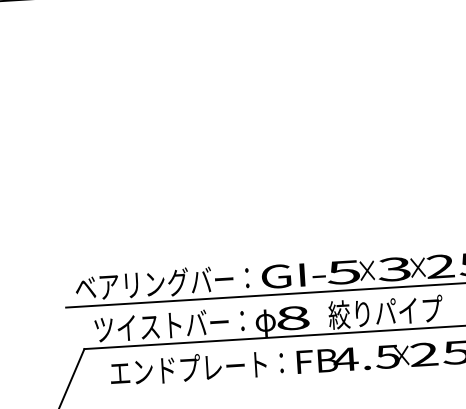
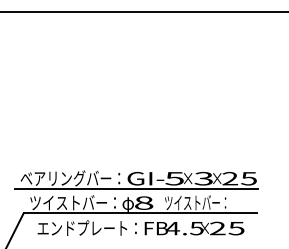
text: (384, 311) -> (196, 202), 絞りパイプ -> ツイストバー：

